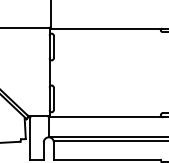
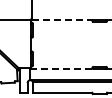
line: (106, 29) -> (62, 20), solid -> dashed
line: (105, 117) -> (61, 69), solid -> dashed

